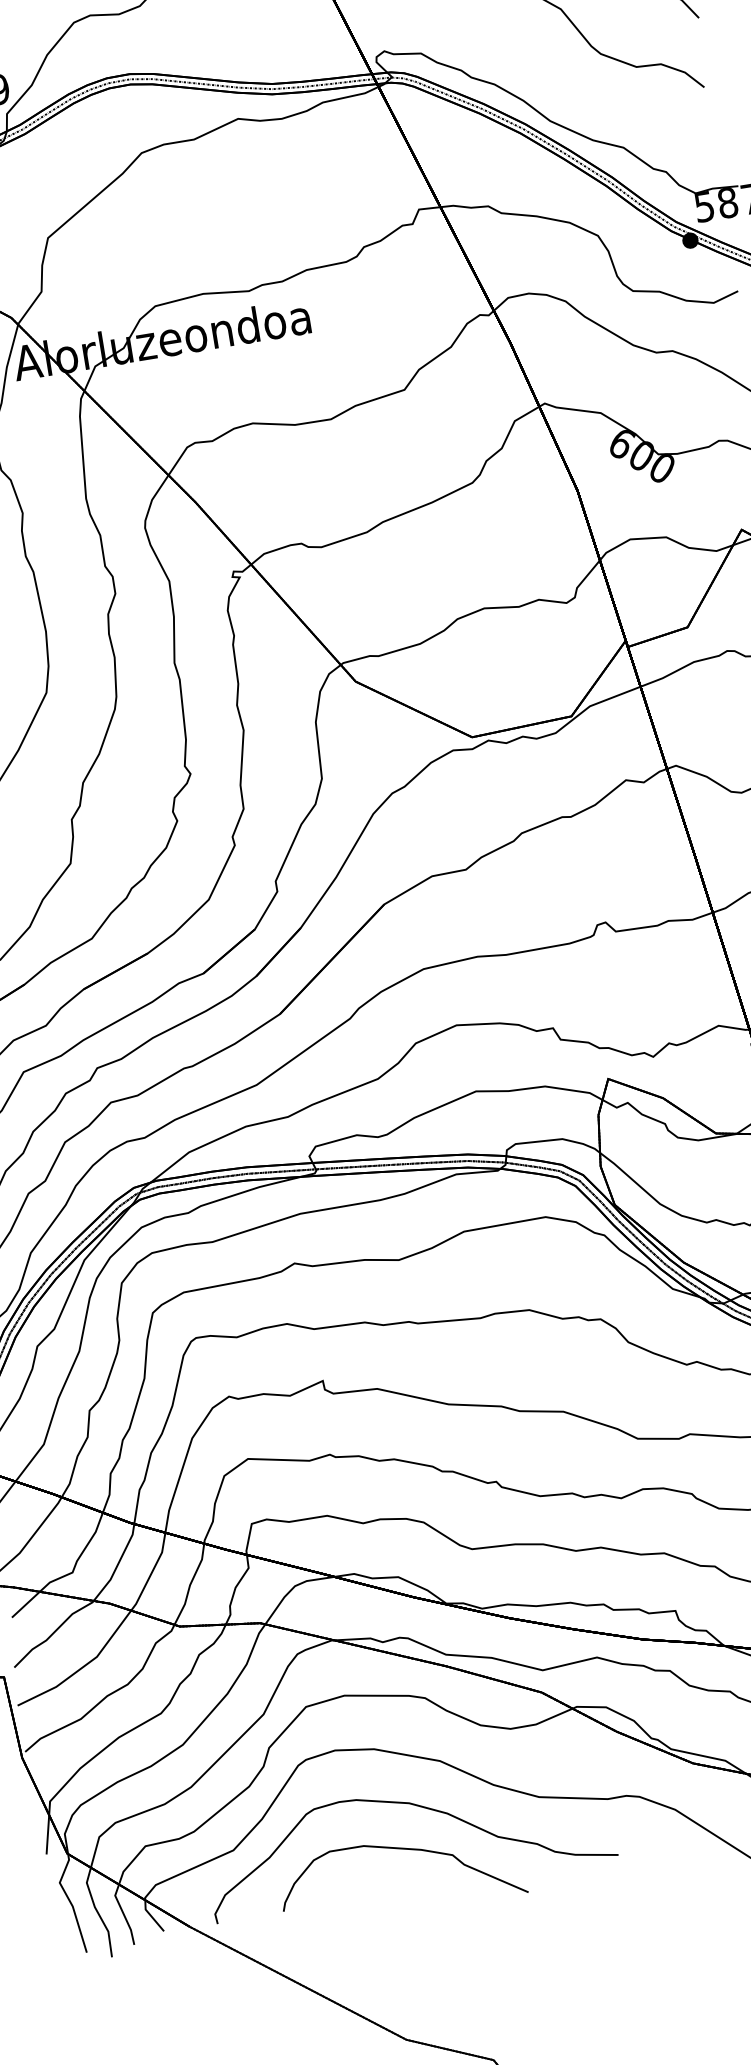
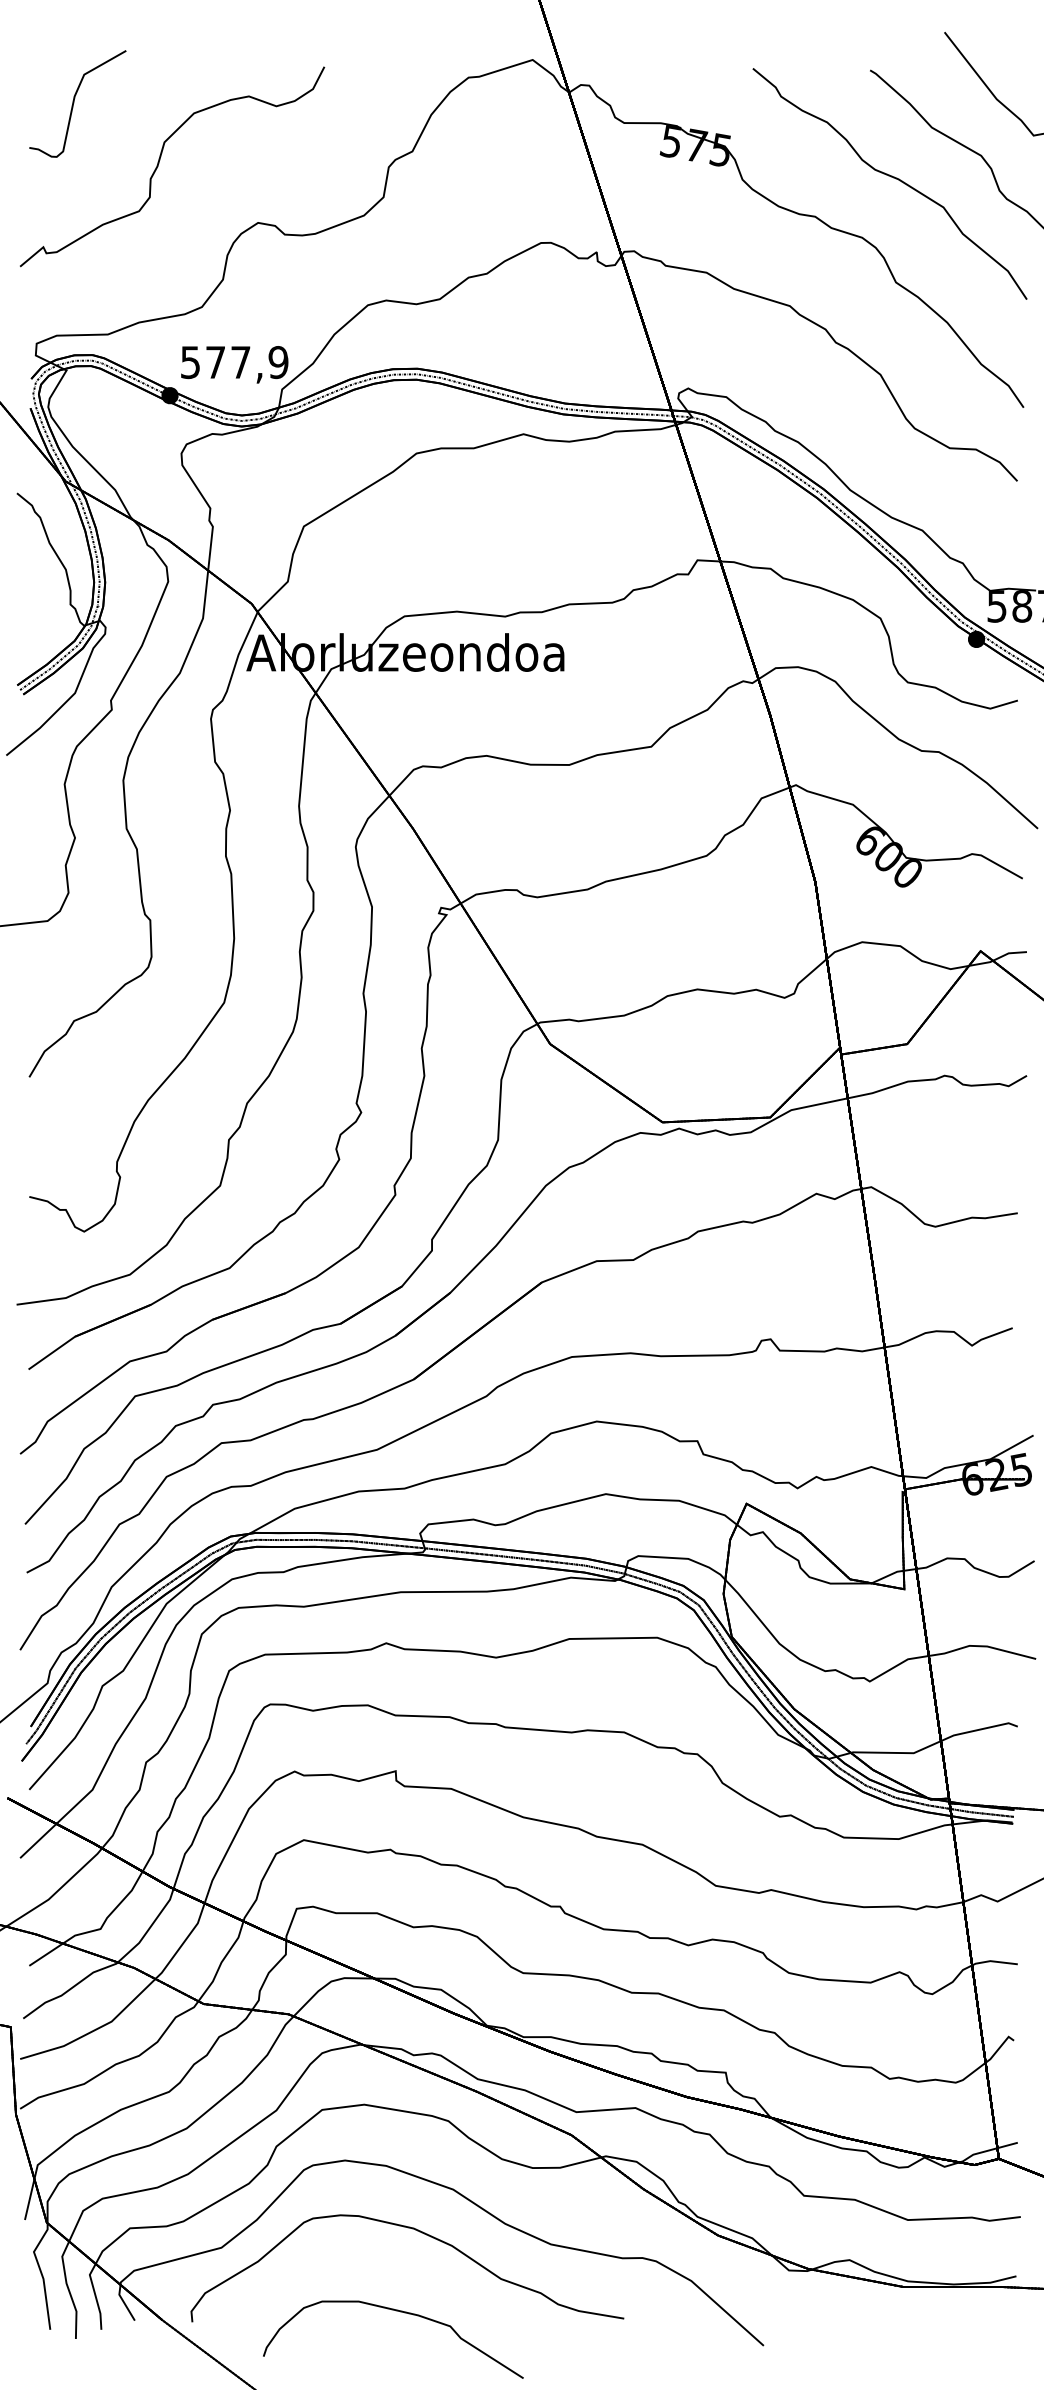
curve: (404, 1849) -> (400, 2312), moved

